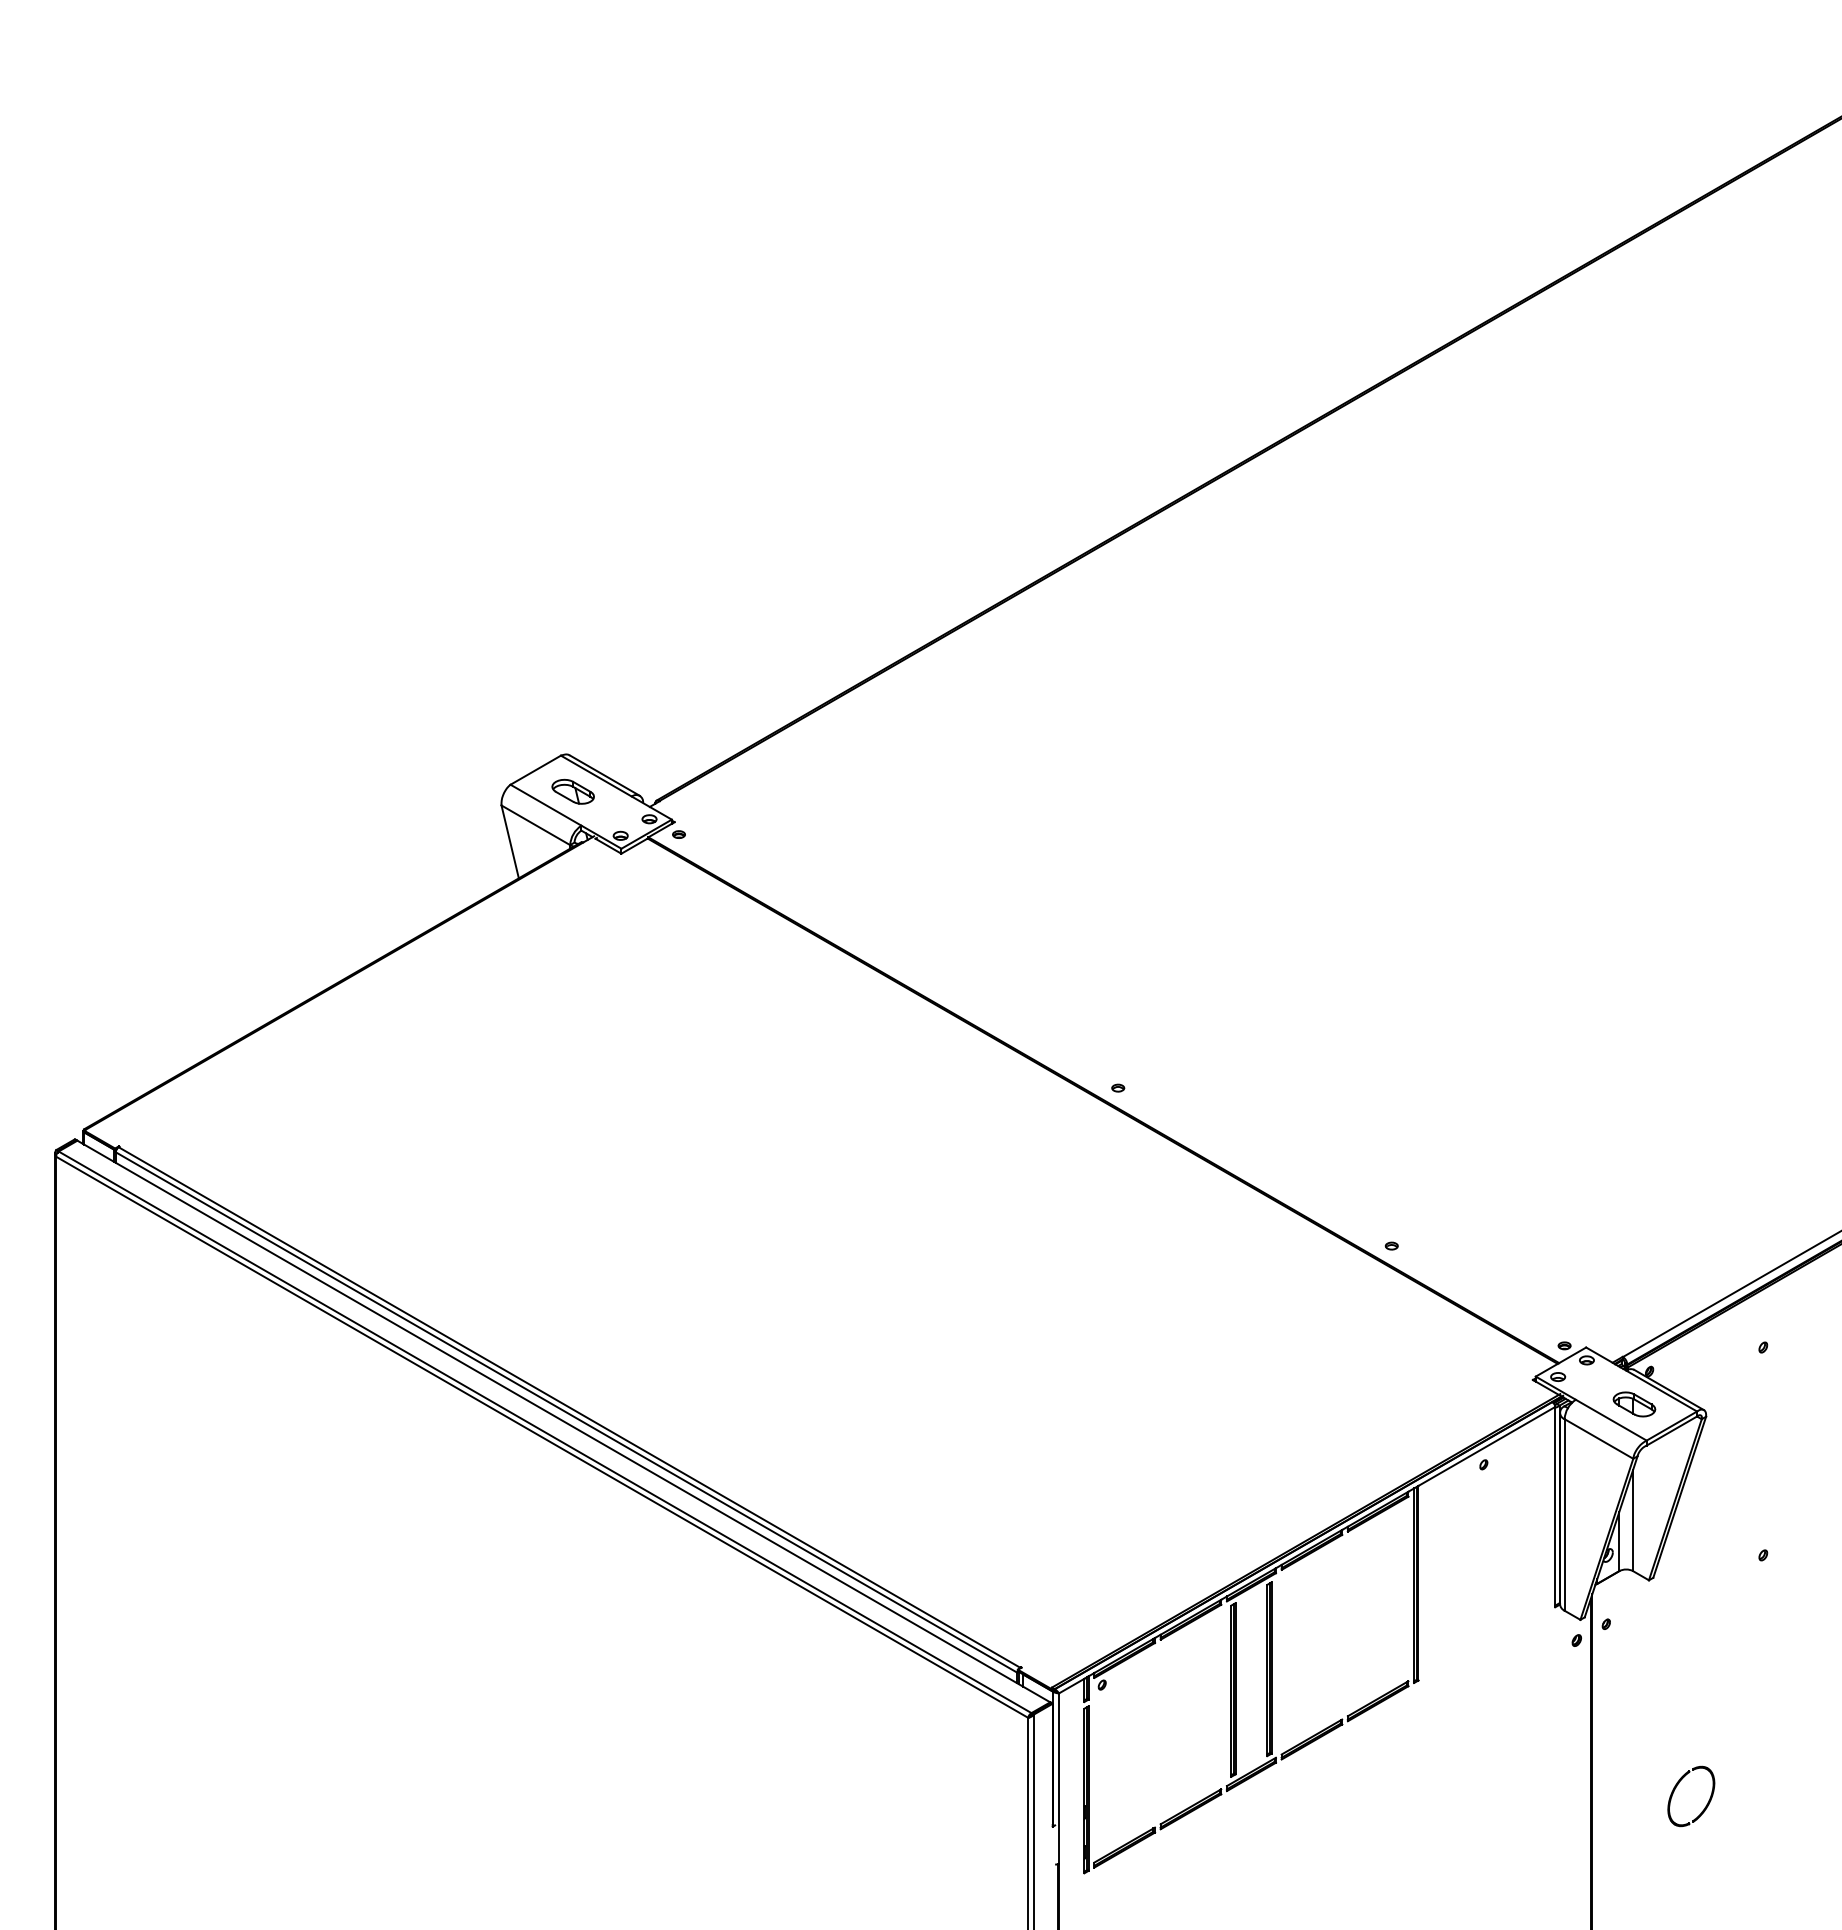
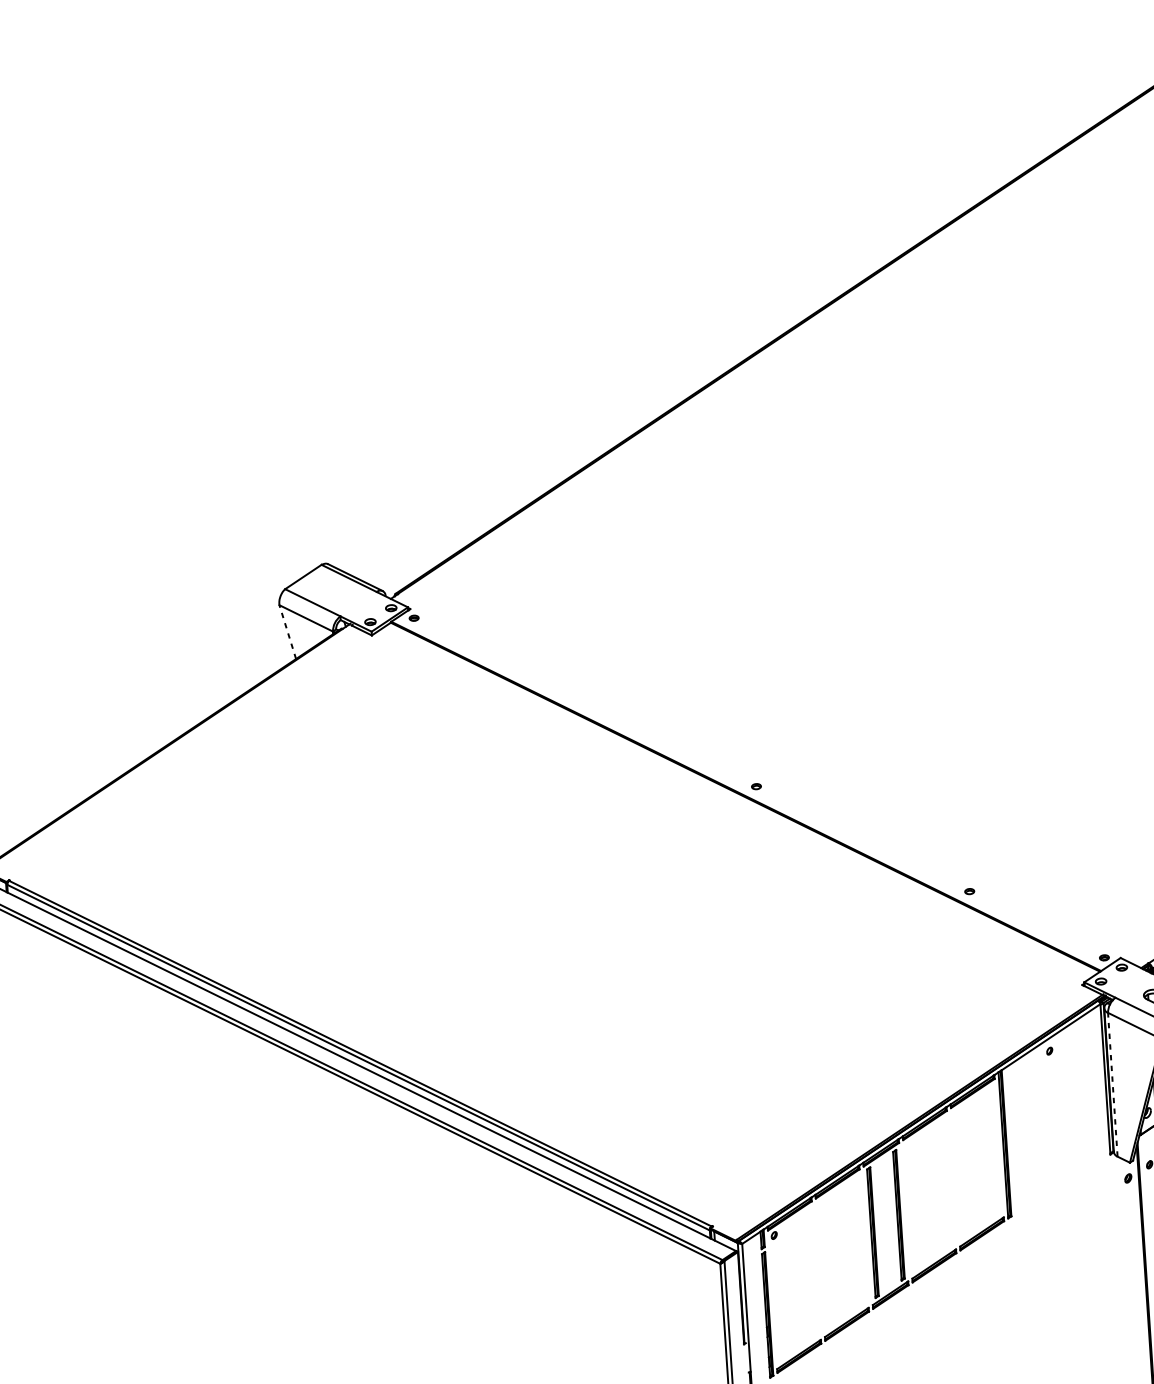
part: (572, 791) -> (332, 591), removed
line: (510, 841) -> (287, 631), solid -> dashed
line: (1564, 1514) -> (1112, 1084), solid -> dashed

